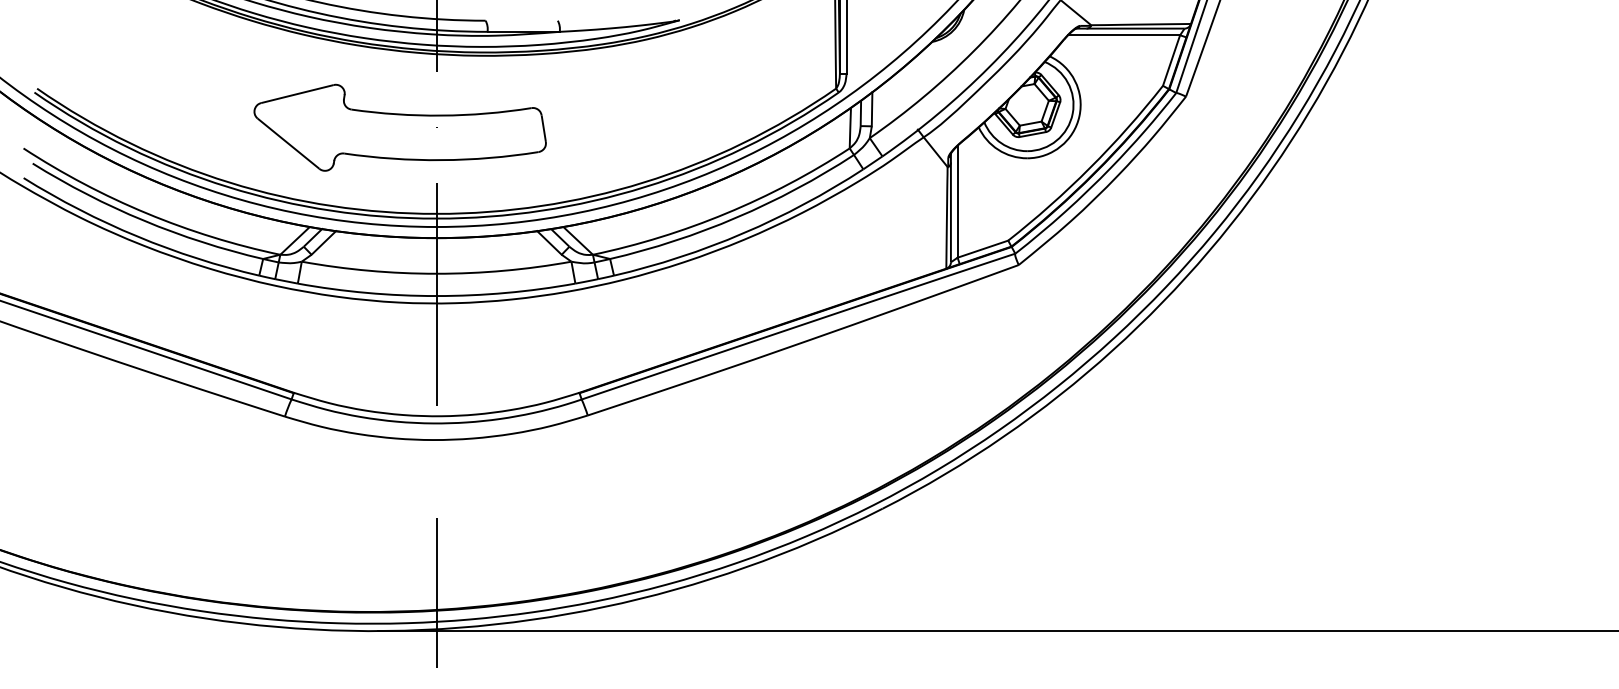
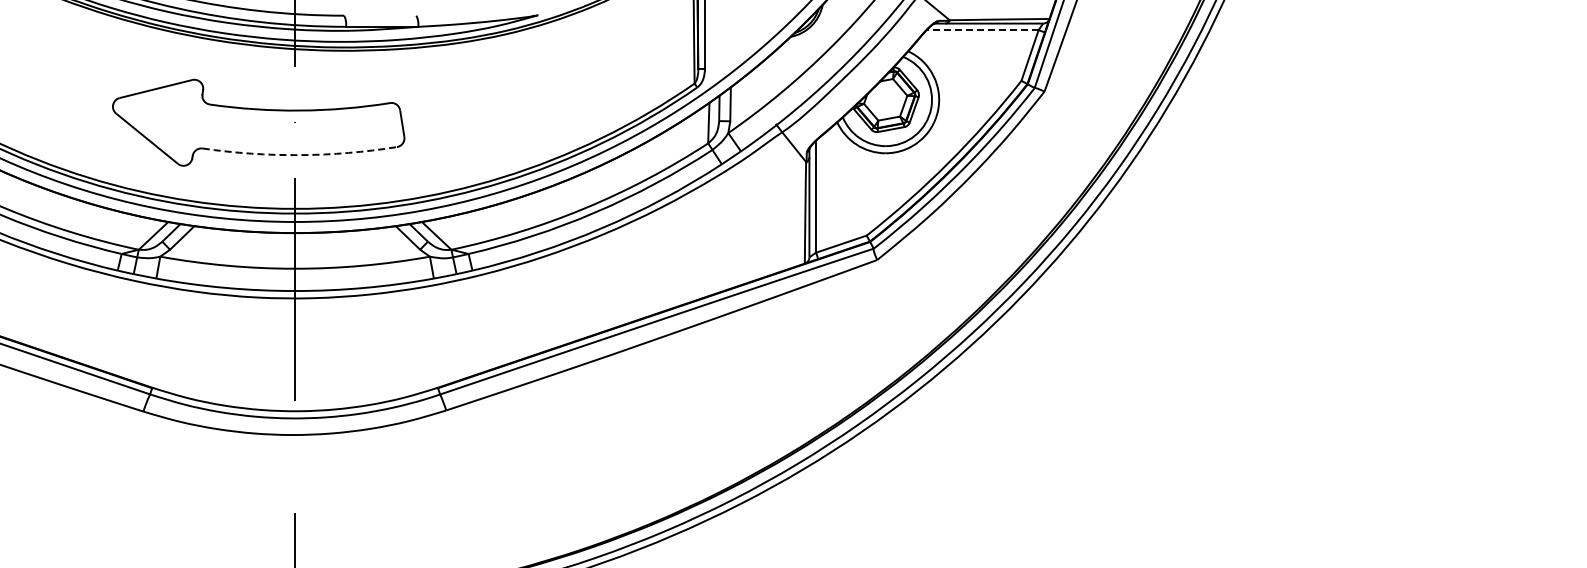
line: (1124, 35) -> (982, 30), solid -> dashed
arc: (441, 160) -> (299, 155), solid -> dashed

